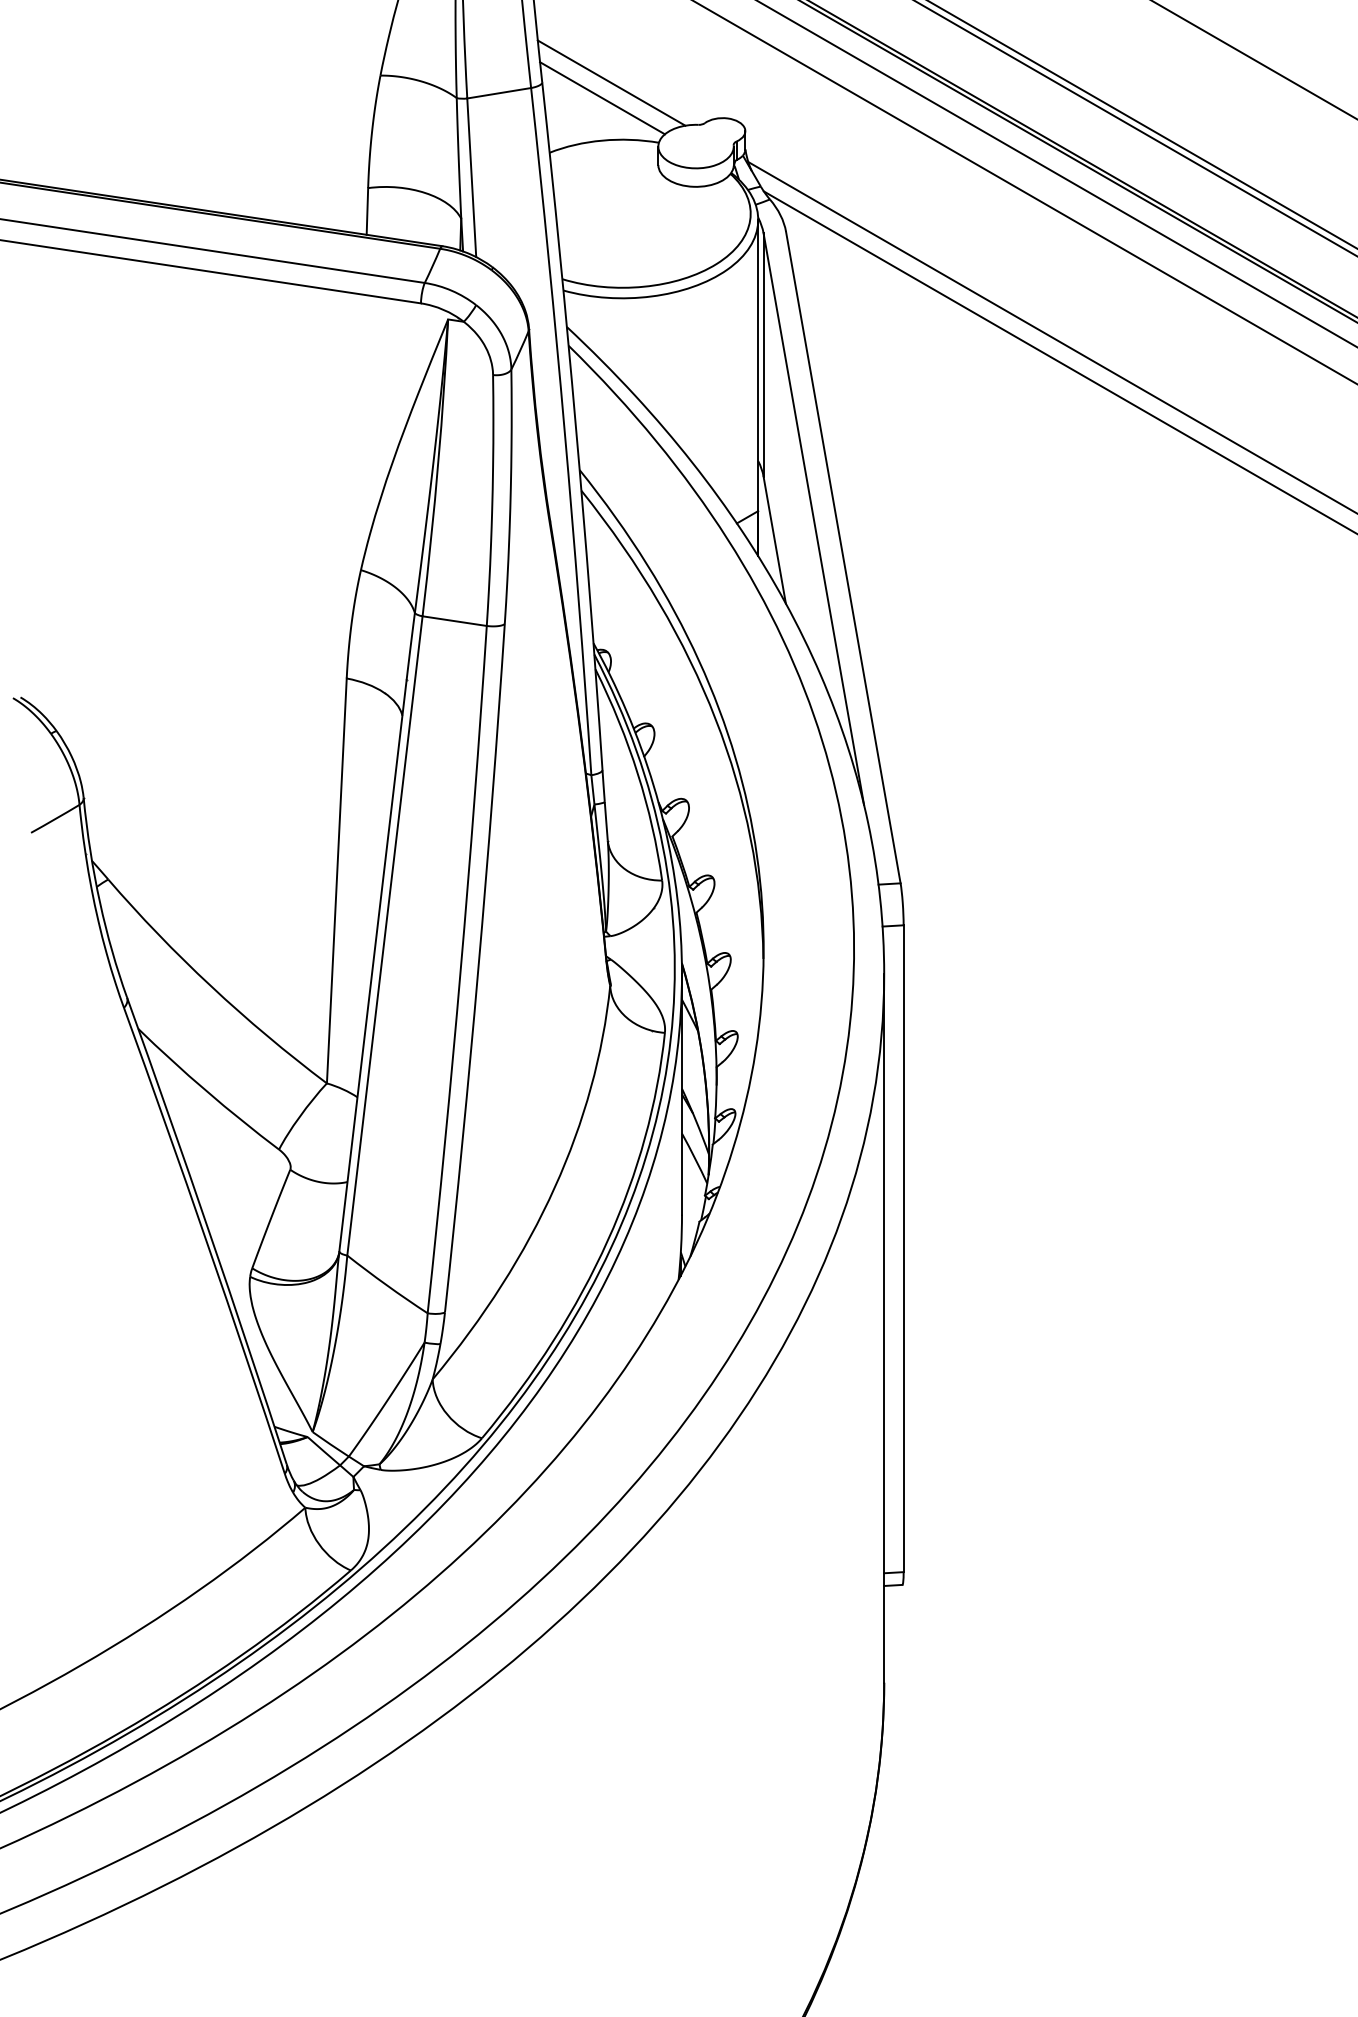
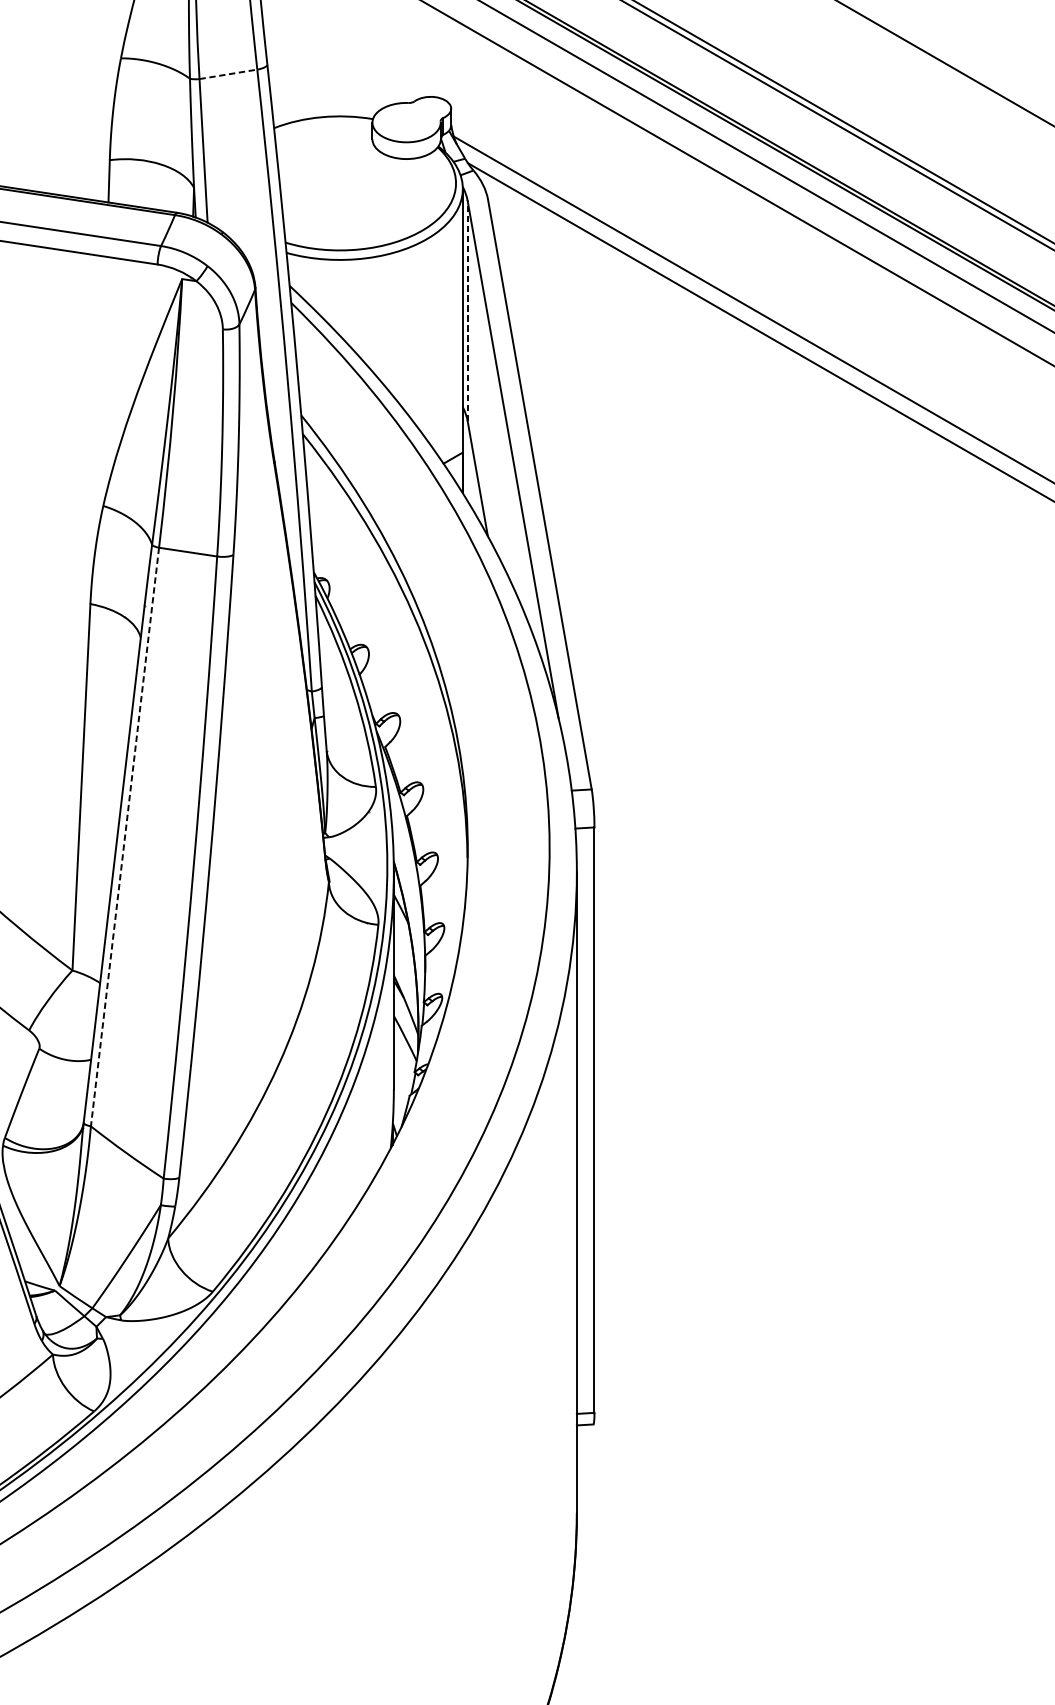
line: (611, 82) -> (330, 64), removed
line: (499, 93) -> (228, 74), solid -> dashed
line: (602, 98) -> (321, 79), removed
line: (763, 354) -> (467, 310), solid -> dashed
line: (384, 935) -> (124, 836), solid -> dashed

